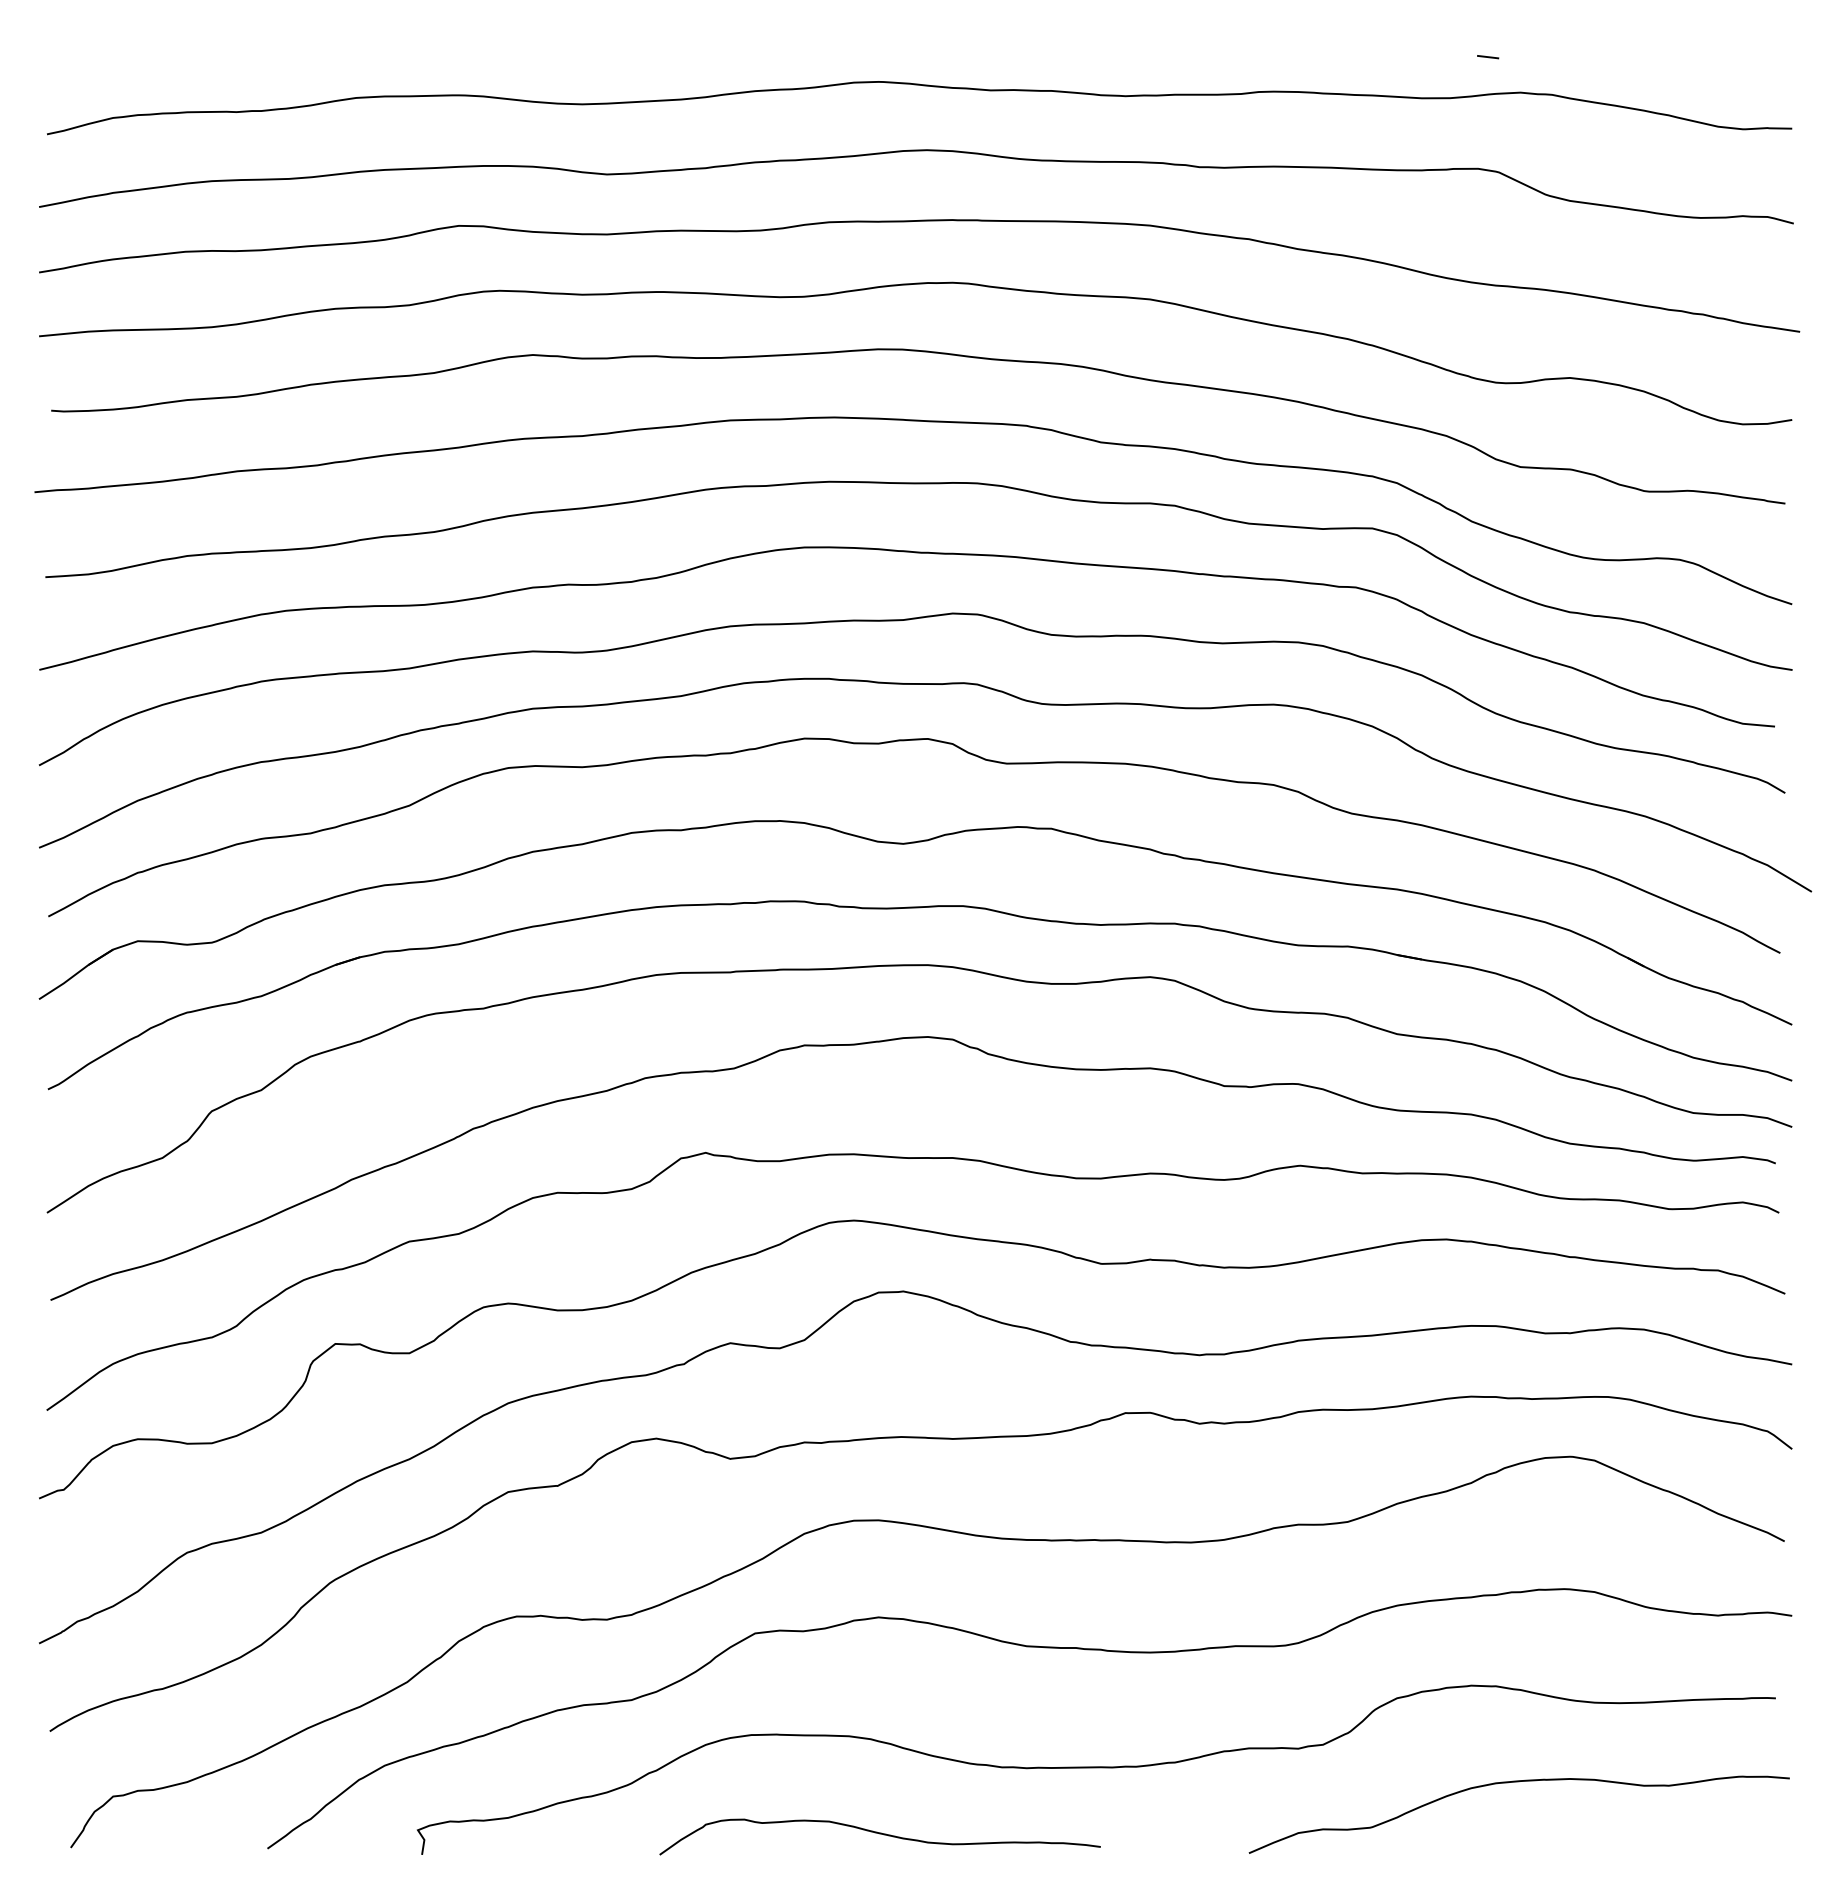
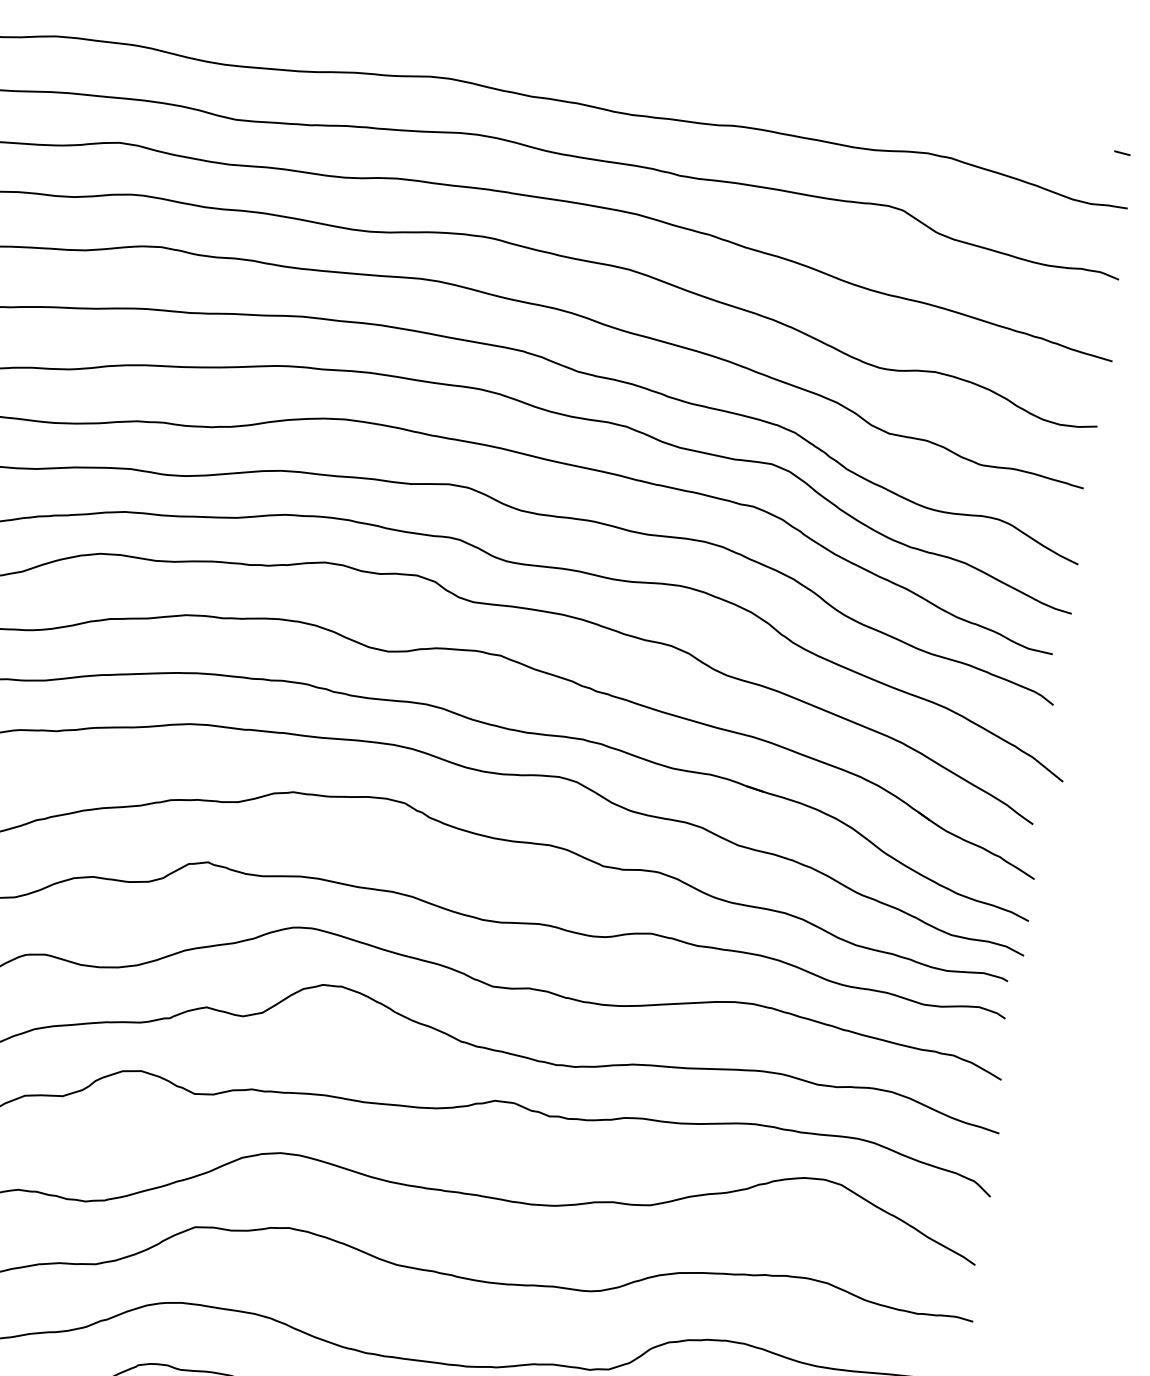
line: (1488, 57) -> (1122, 153), moved

